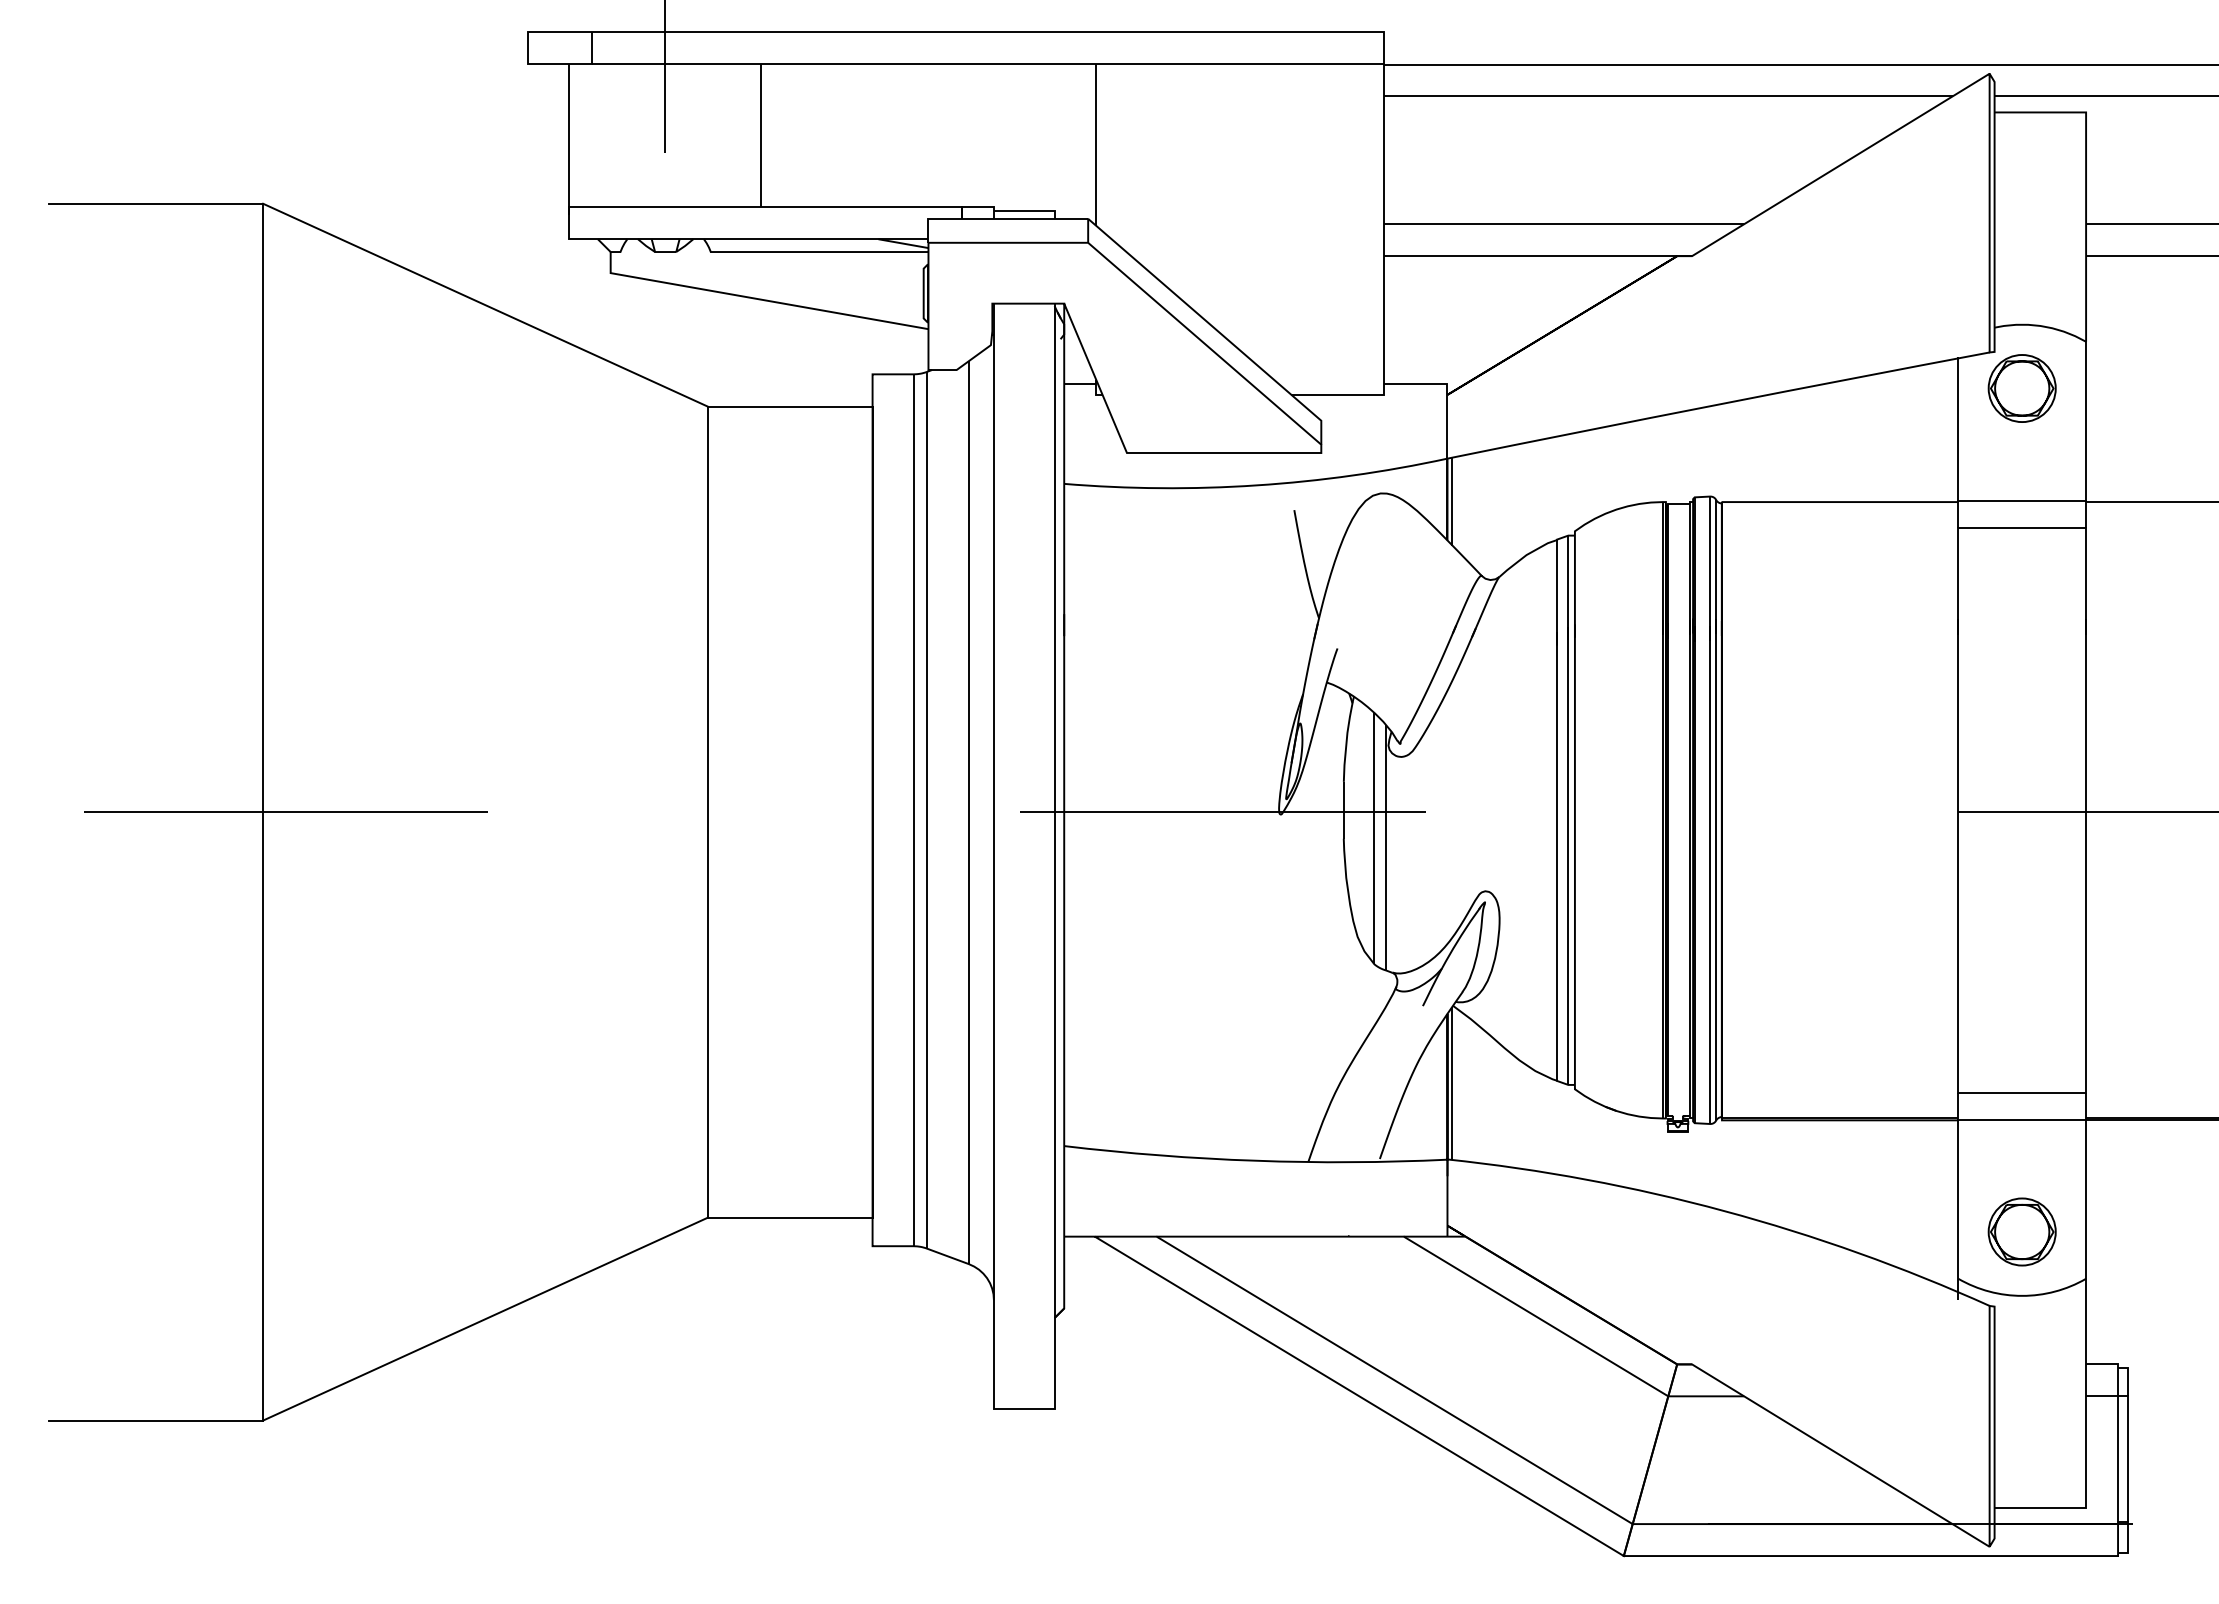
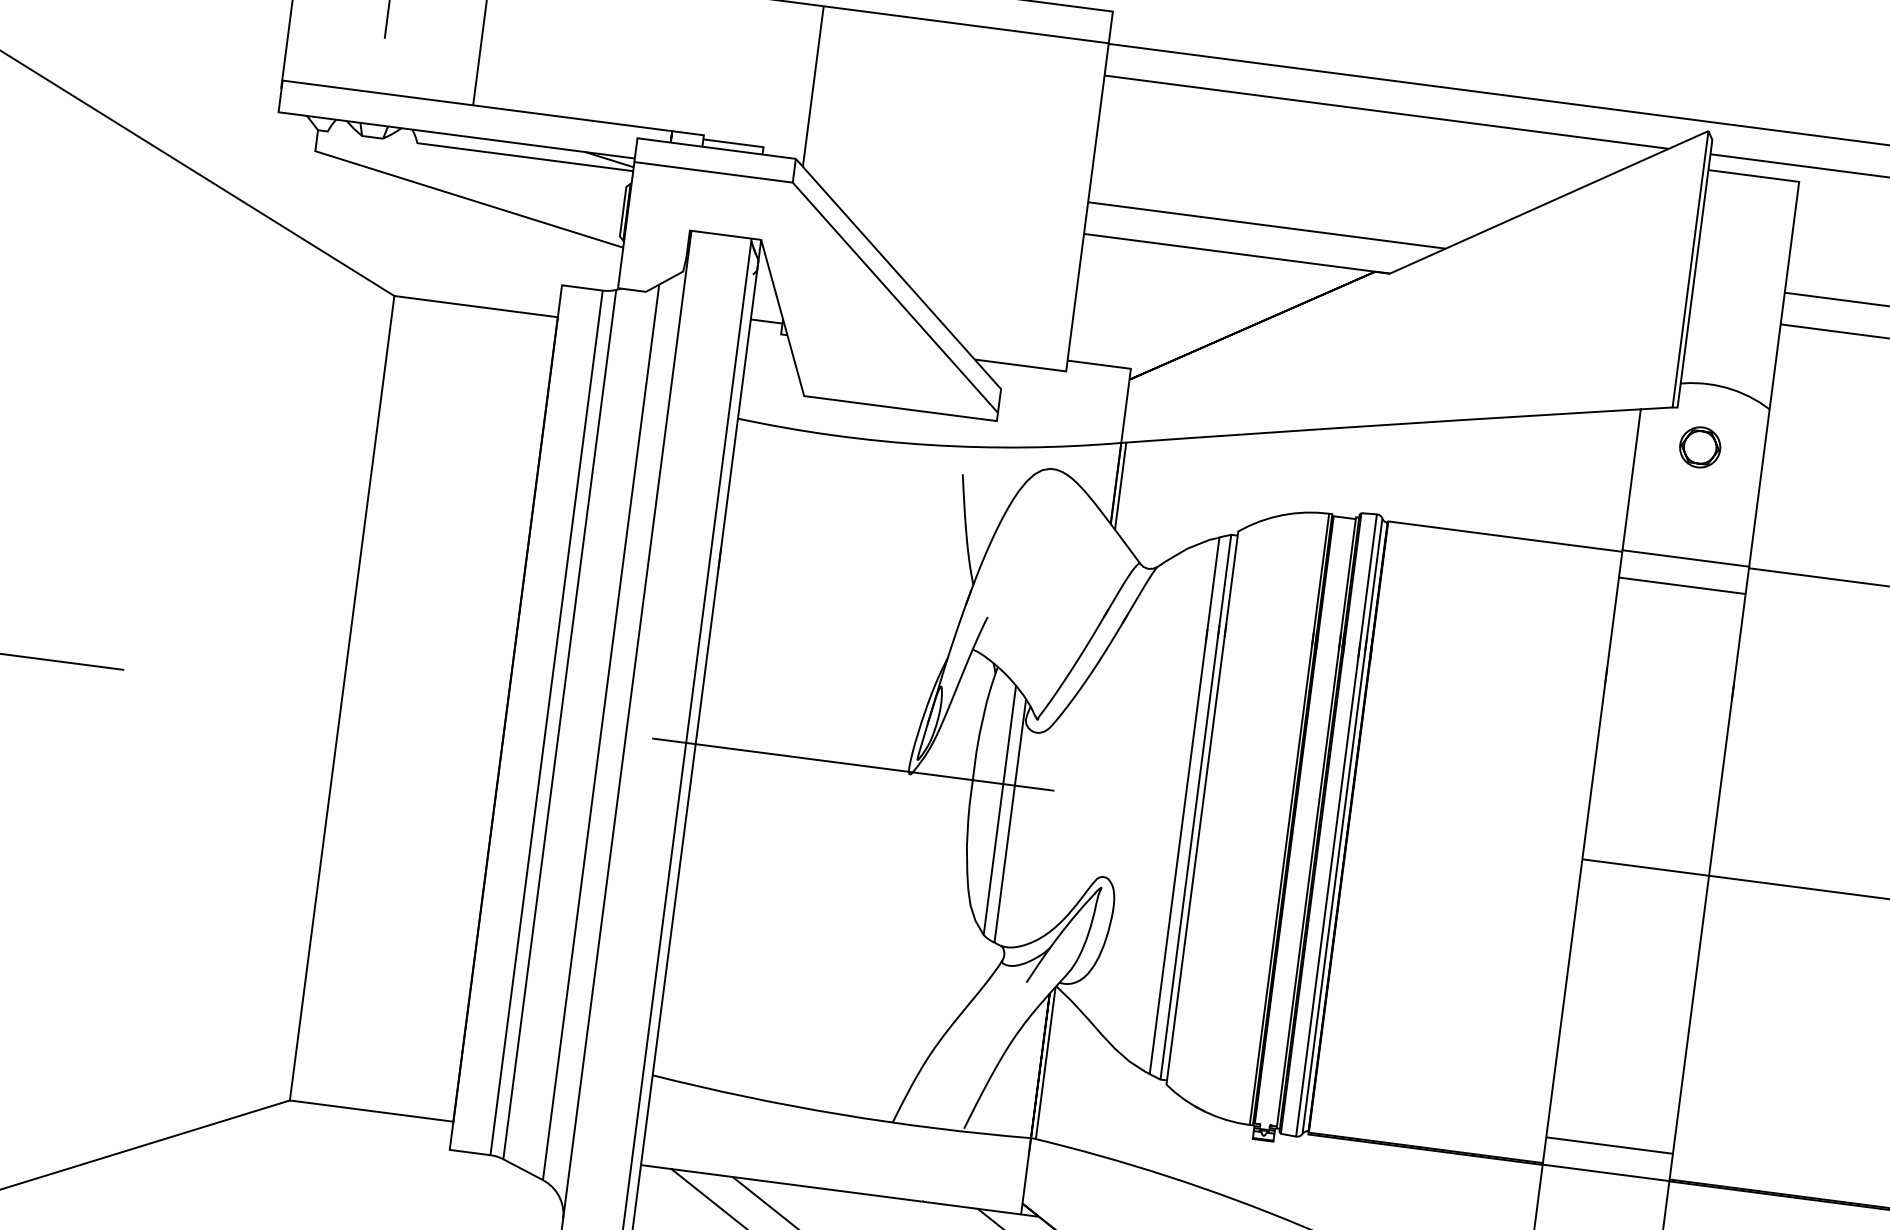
part: (2021, 388) -> (1699, 447), size x0.6

